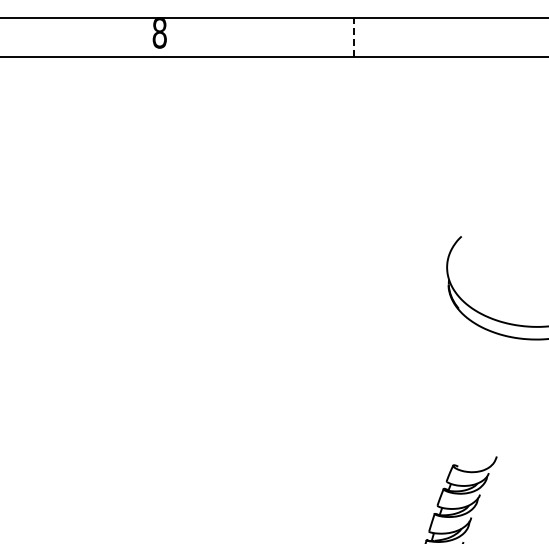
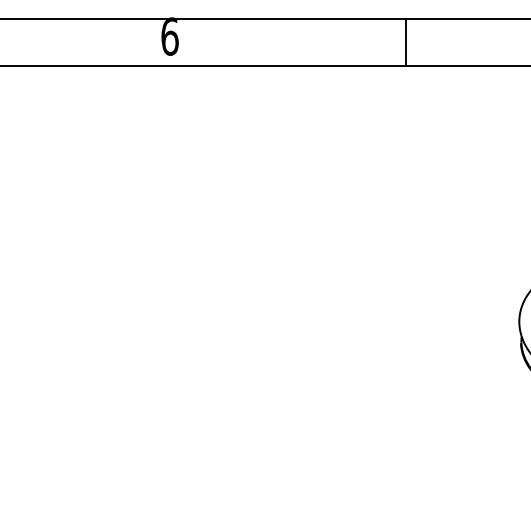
text: (159, 33) -> (169, 37), 8 -> 6
line: (353, 36) -> (405, 40), dashed -> solid

